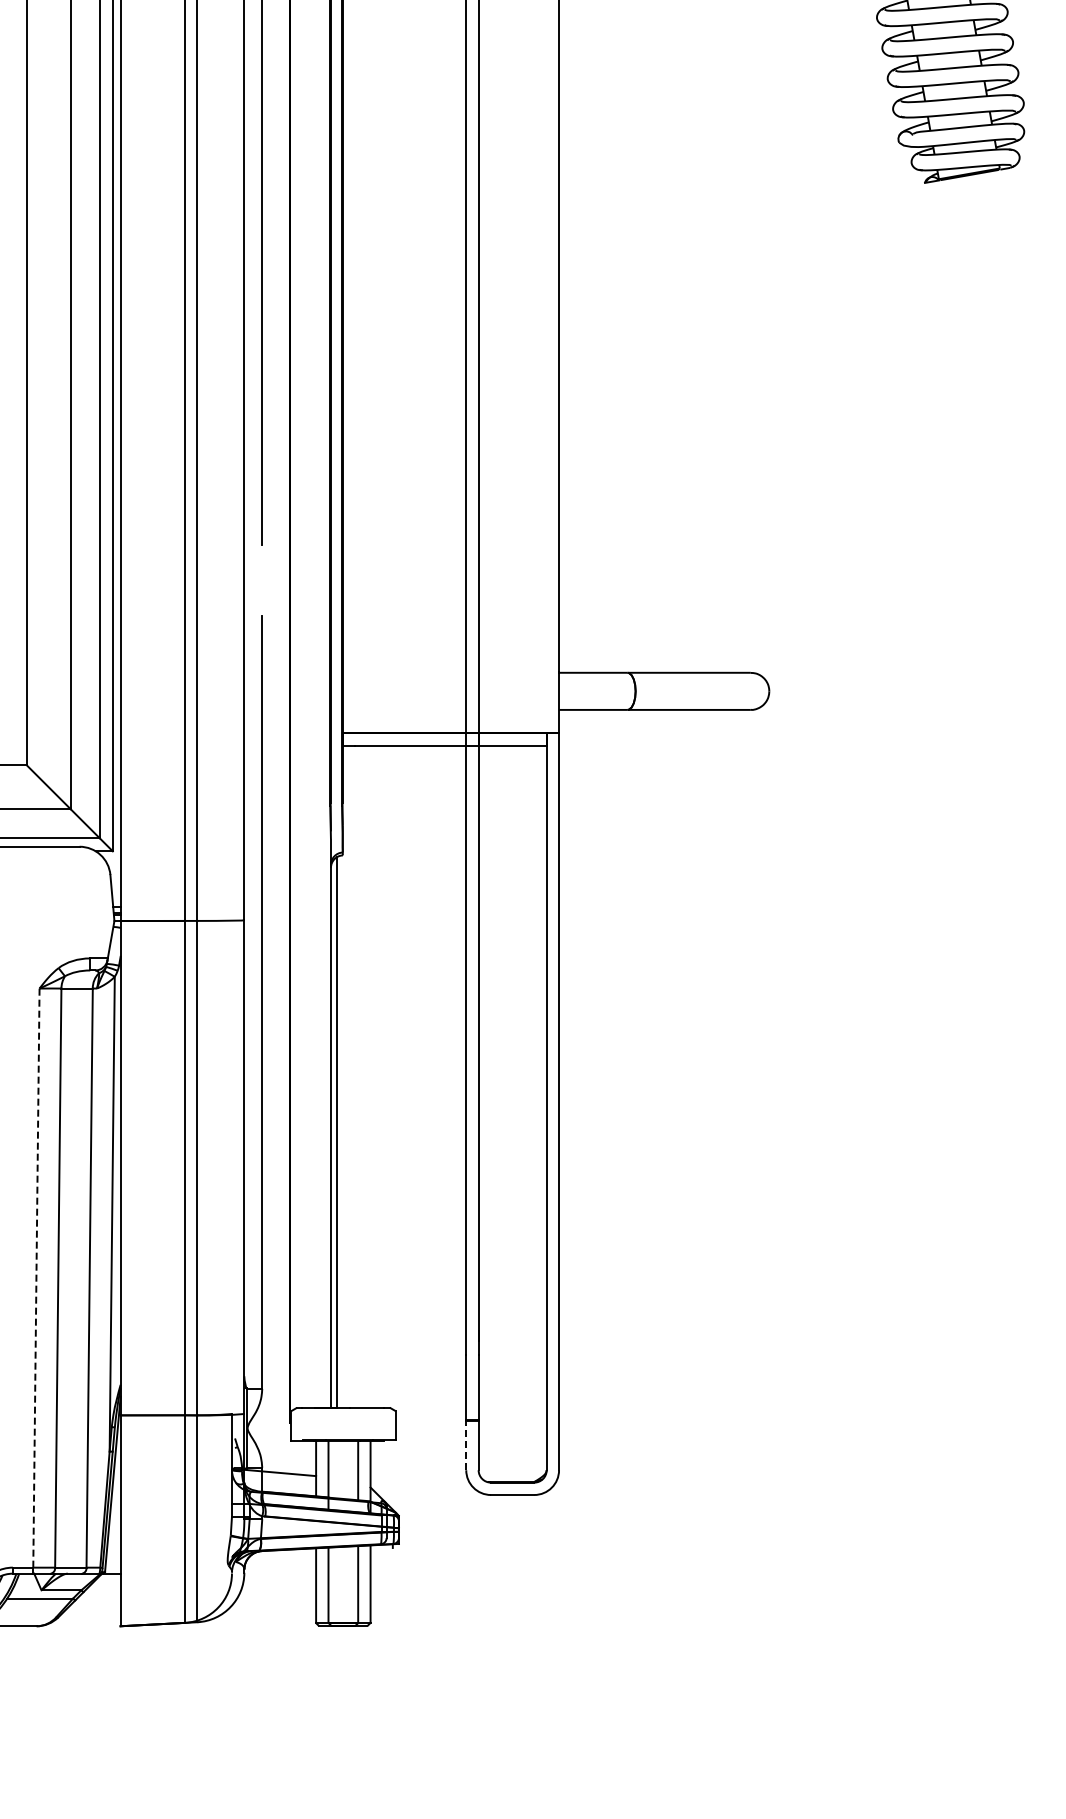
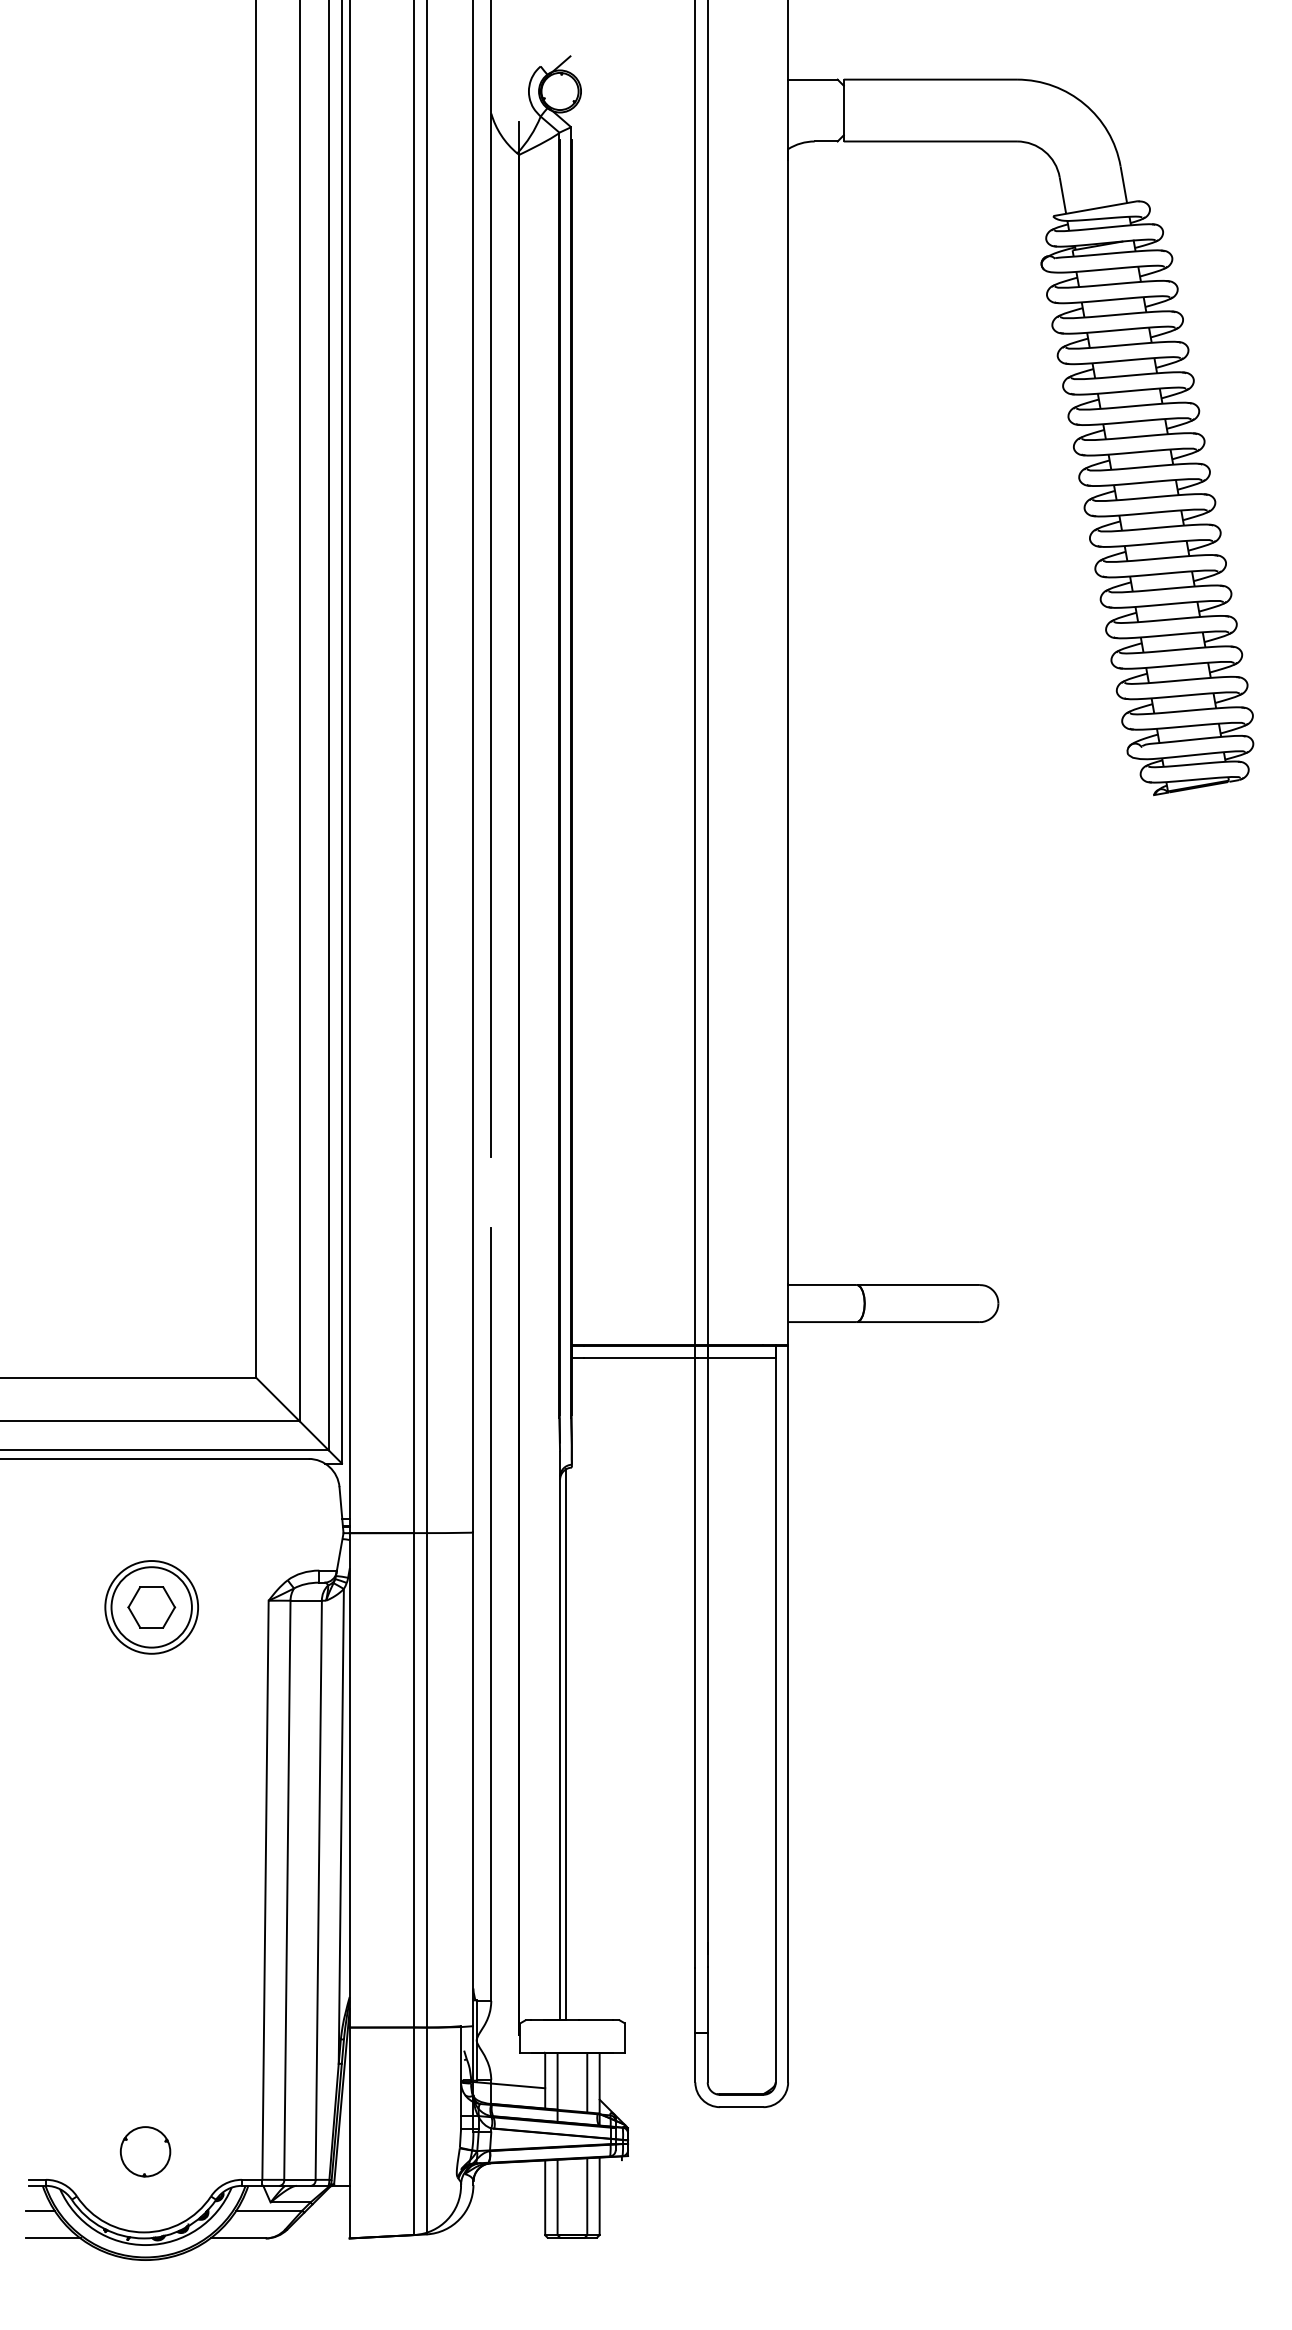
line: (36, 1278) -> (265, 1890), dashed -> solid
line: (466, 1445) -> (695, 2057), dashed -> solid

